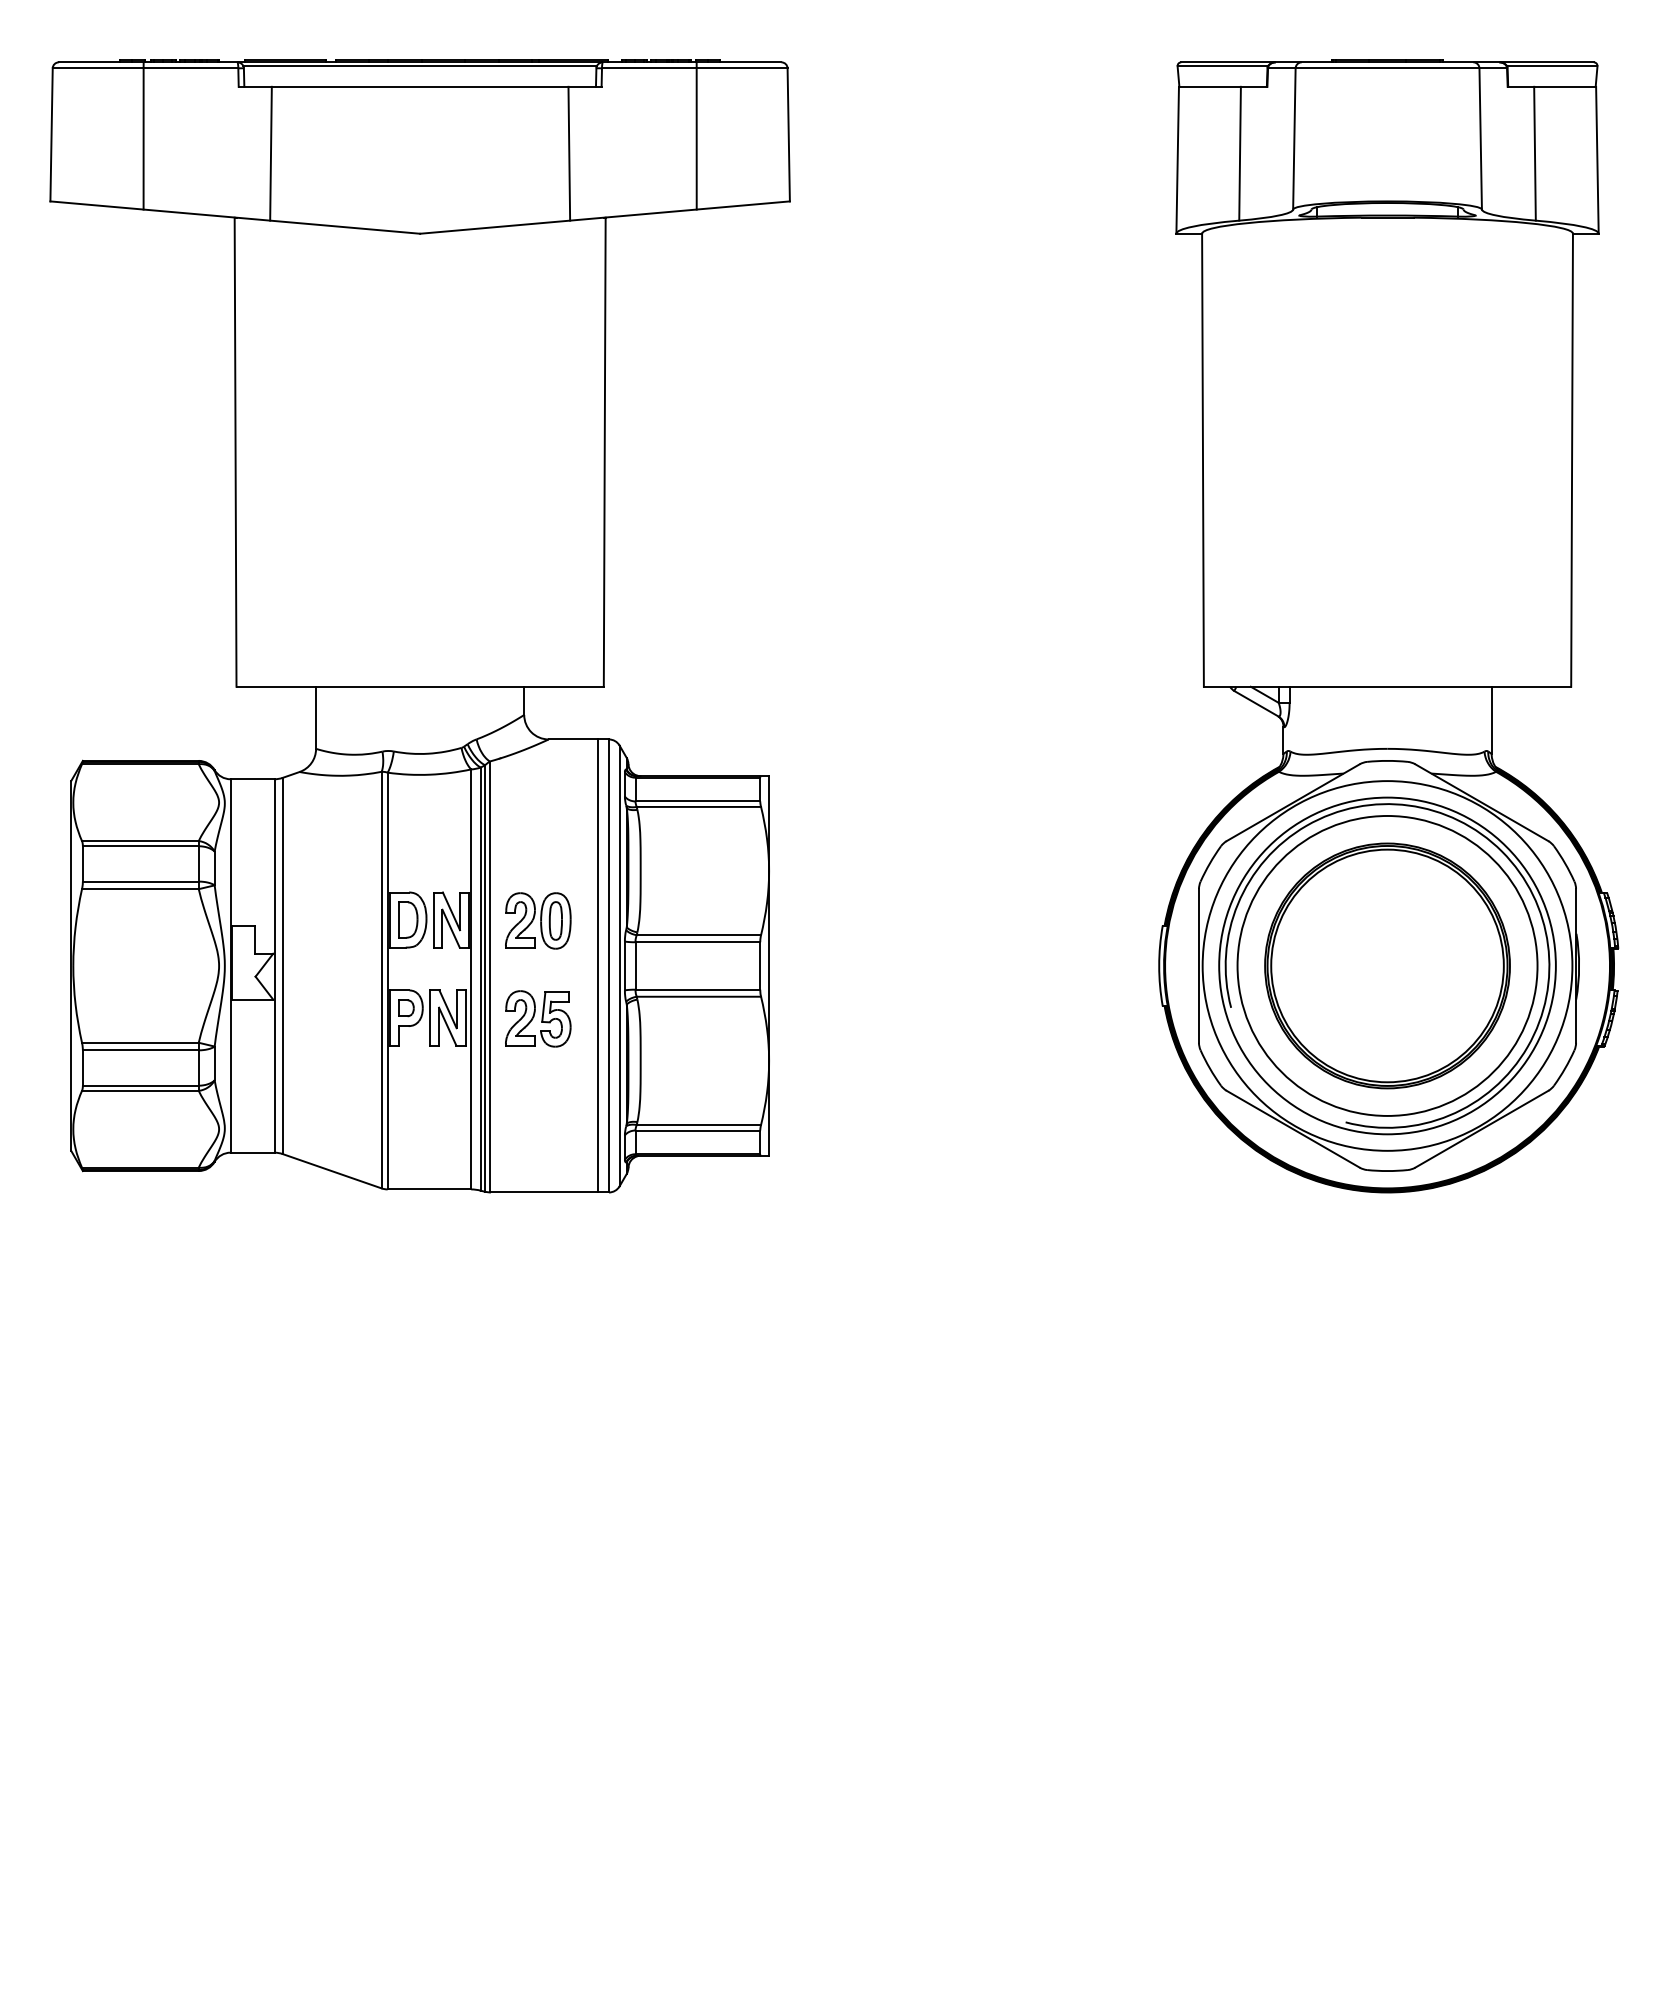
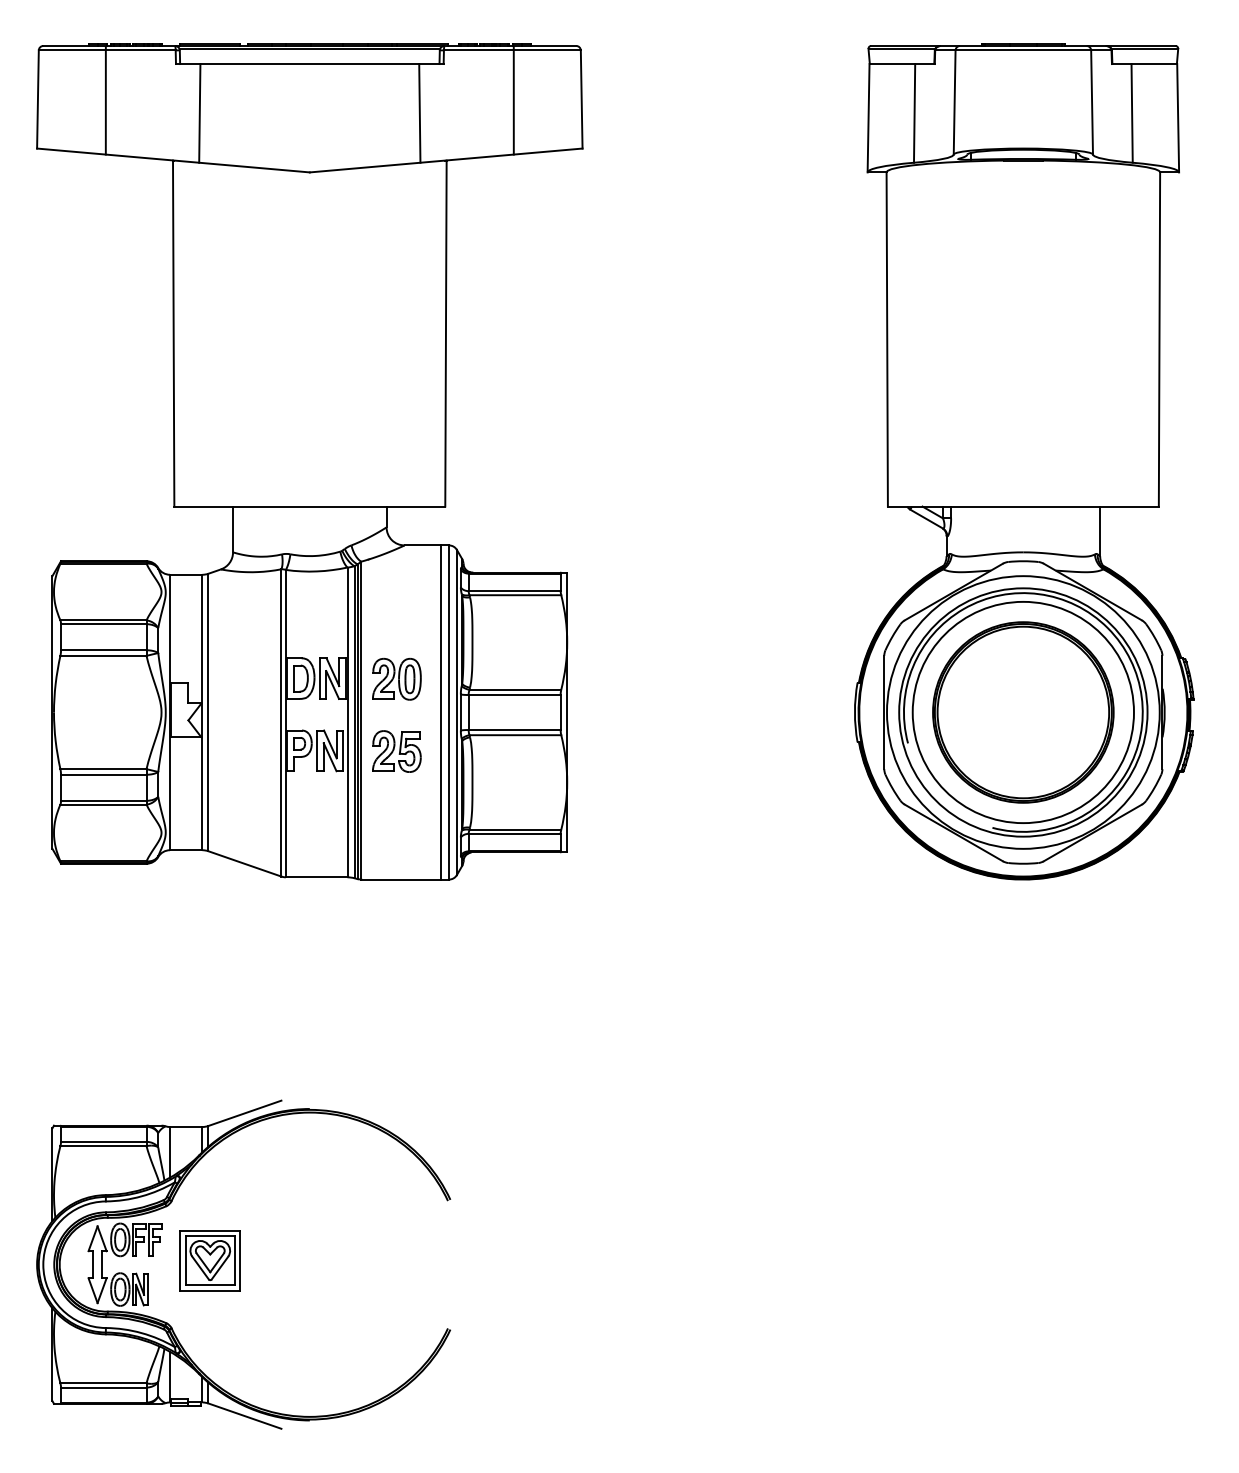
part: (330, 1714) -> (243, 1264), added

